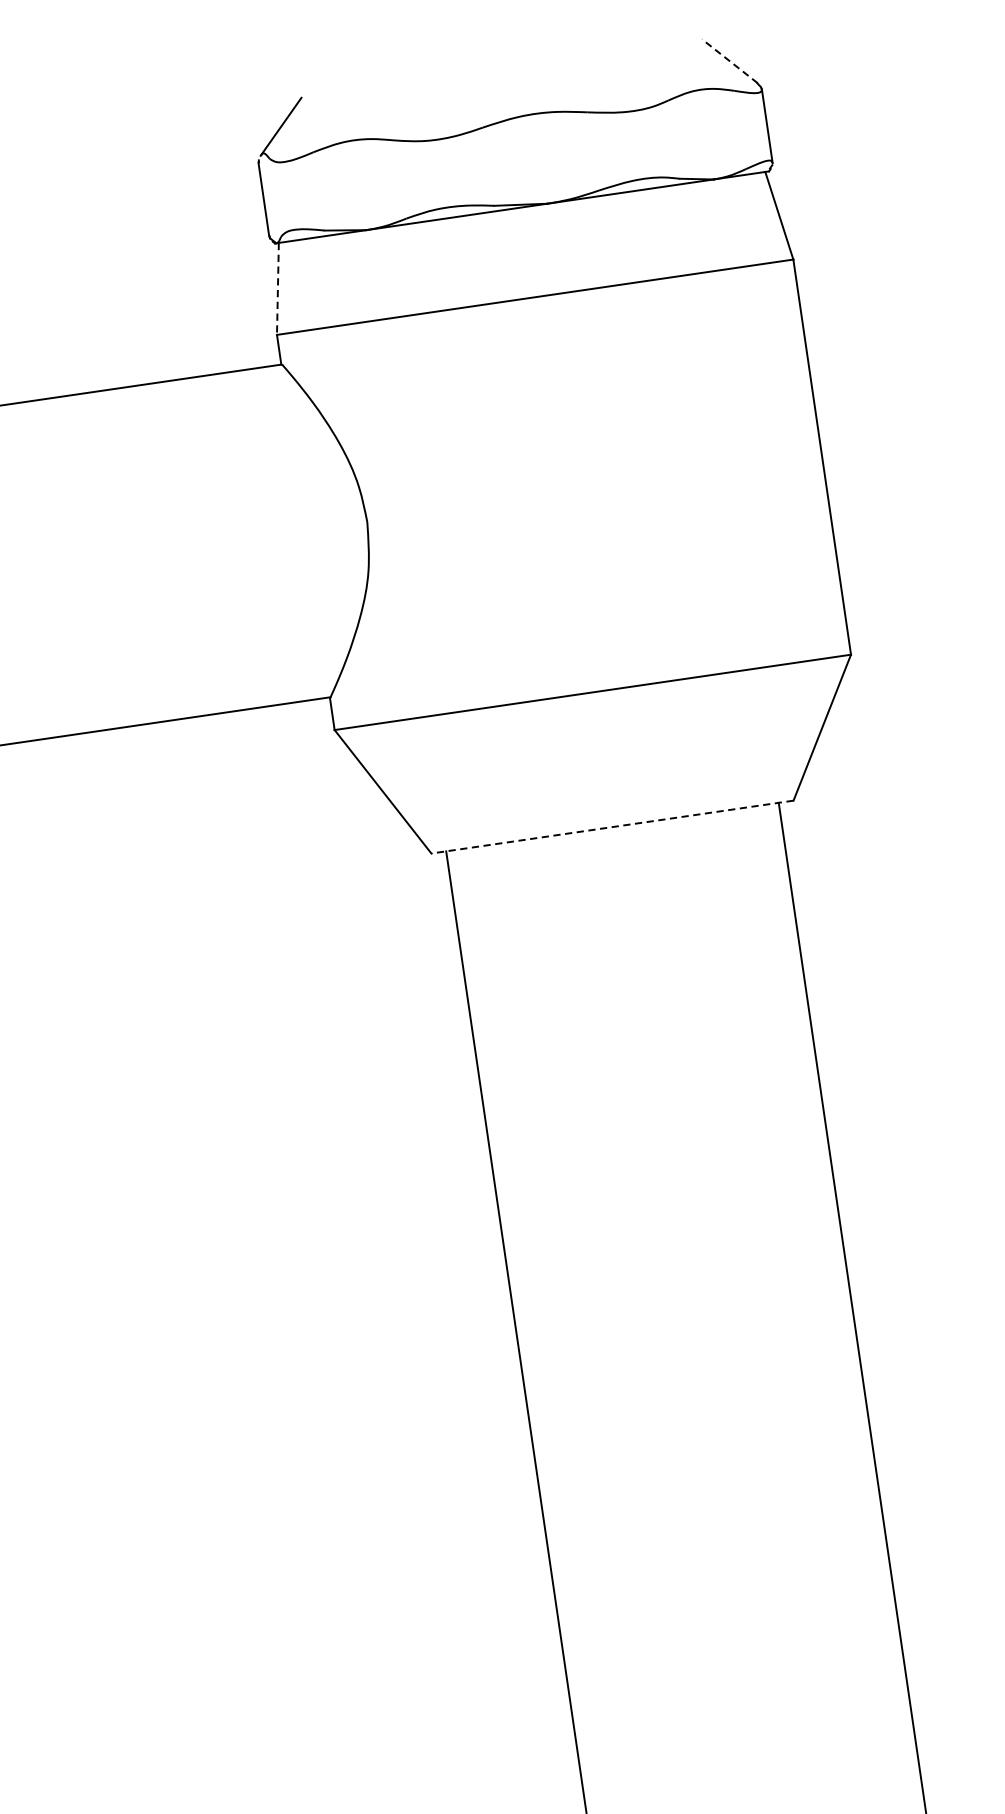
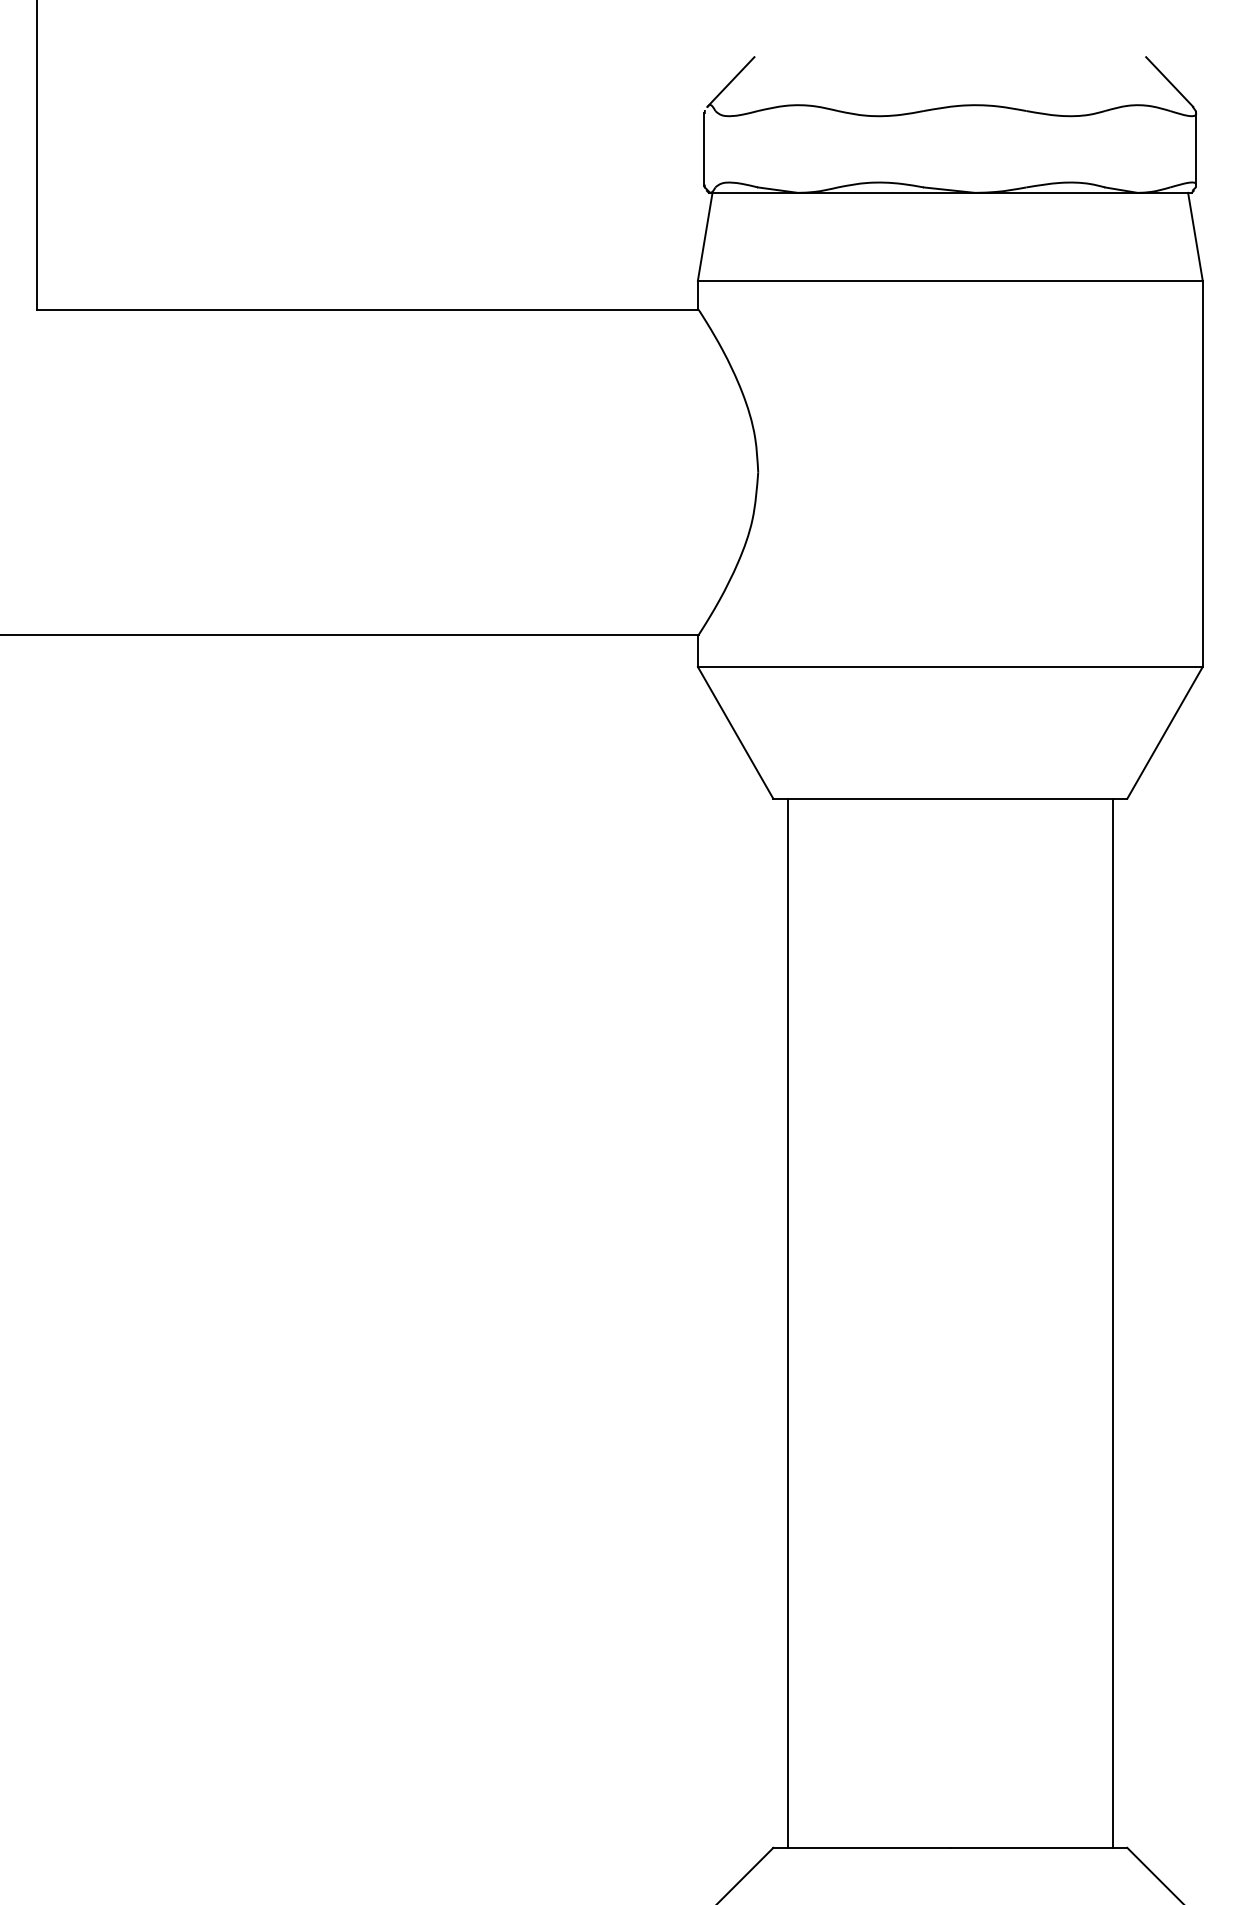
line: (729, 60) -> (1169, 81), dashed -> solid
line: (278, 288) -> (705, 236), dashed -> solid
line: (611, 827) -> (949, 798), dashed -> solid

